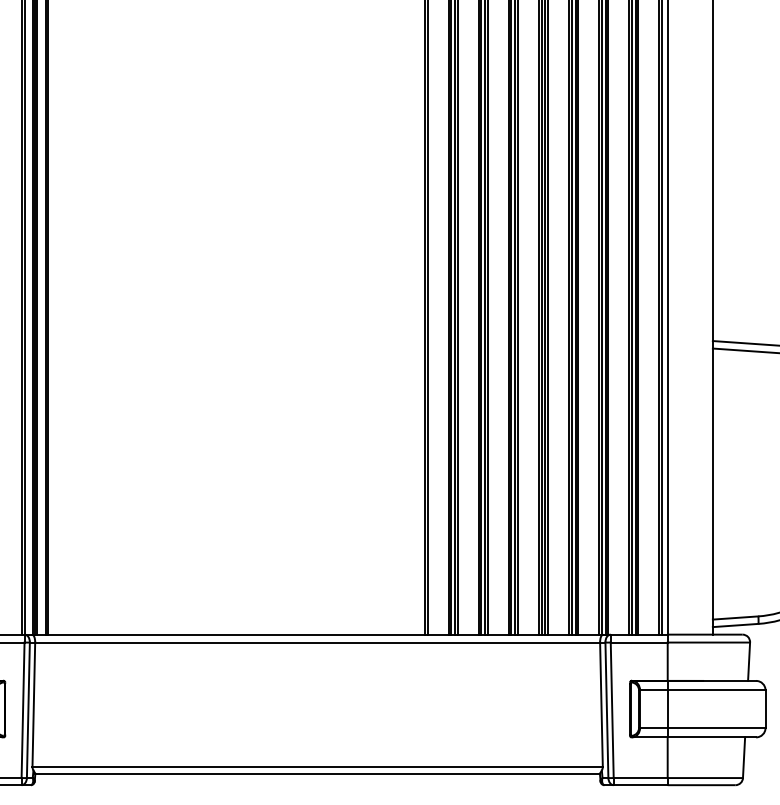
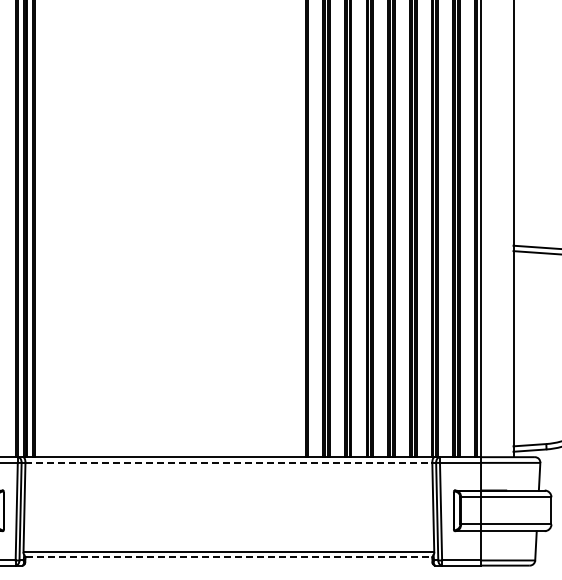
line: (318, 642) -> (229, 462), solid -> dashed
line: (318, 773) -> (229, 557), solid -> dashed

